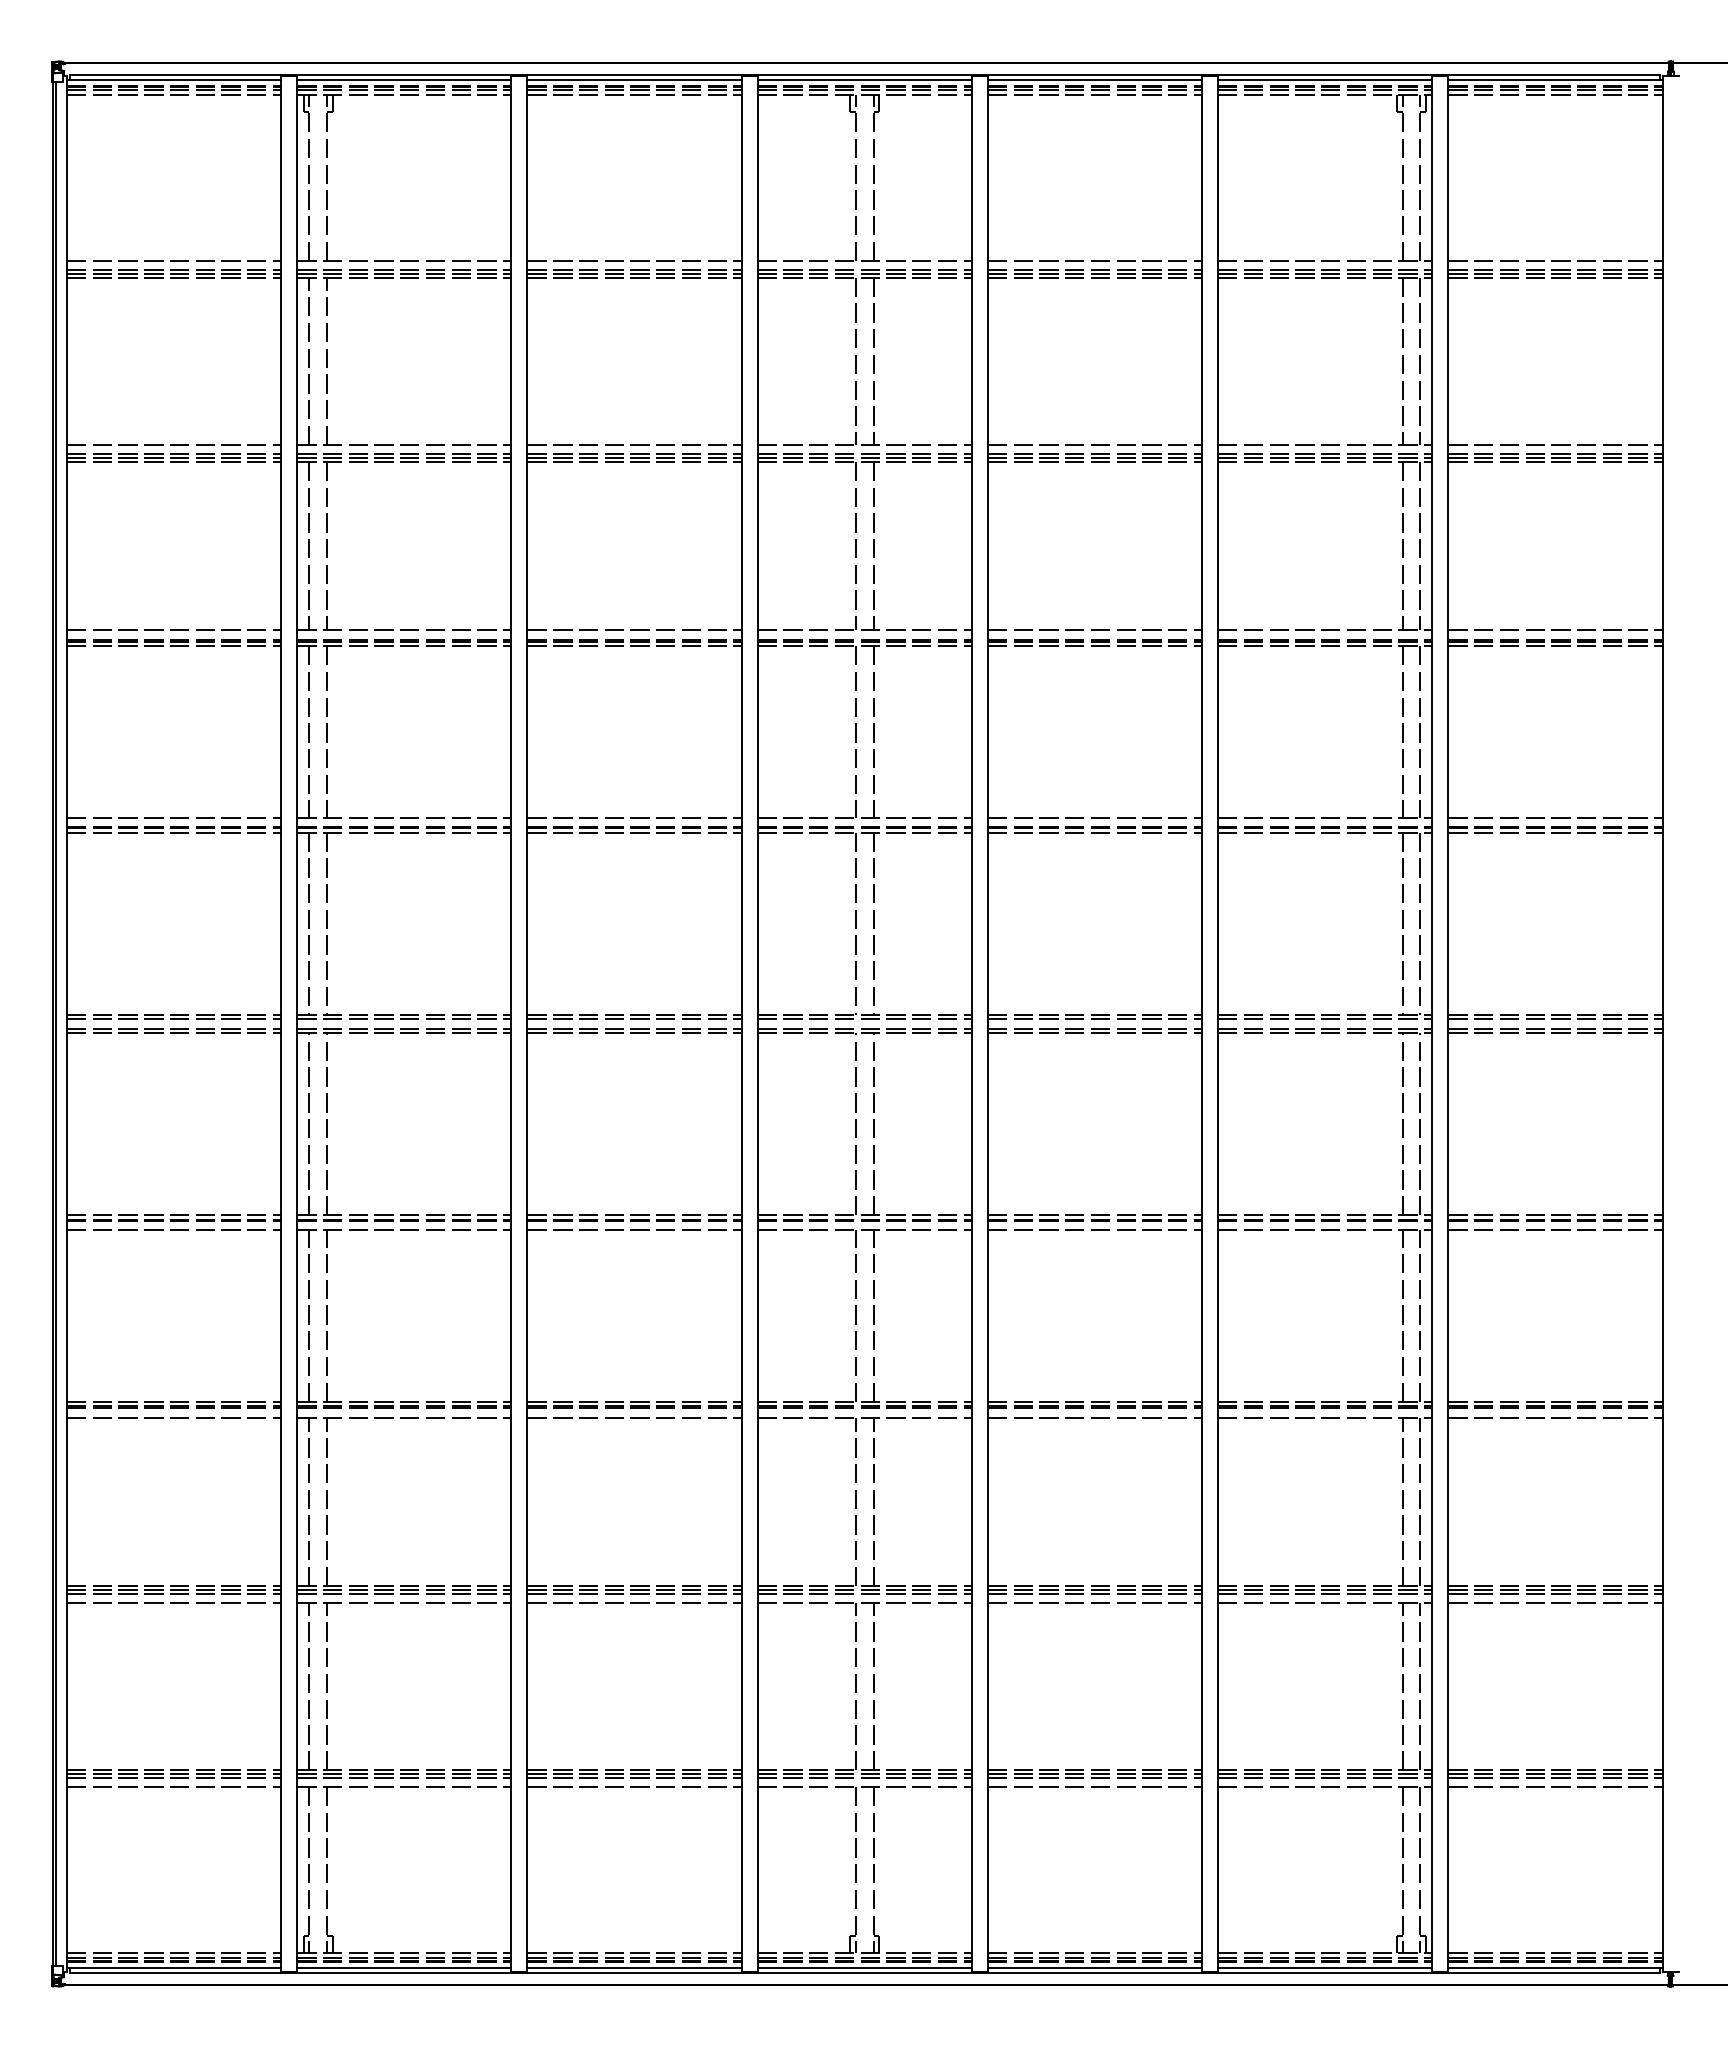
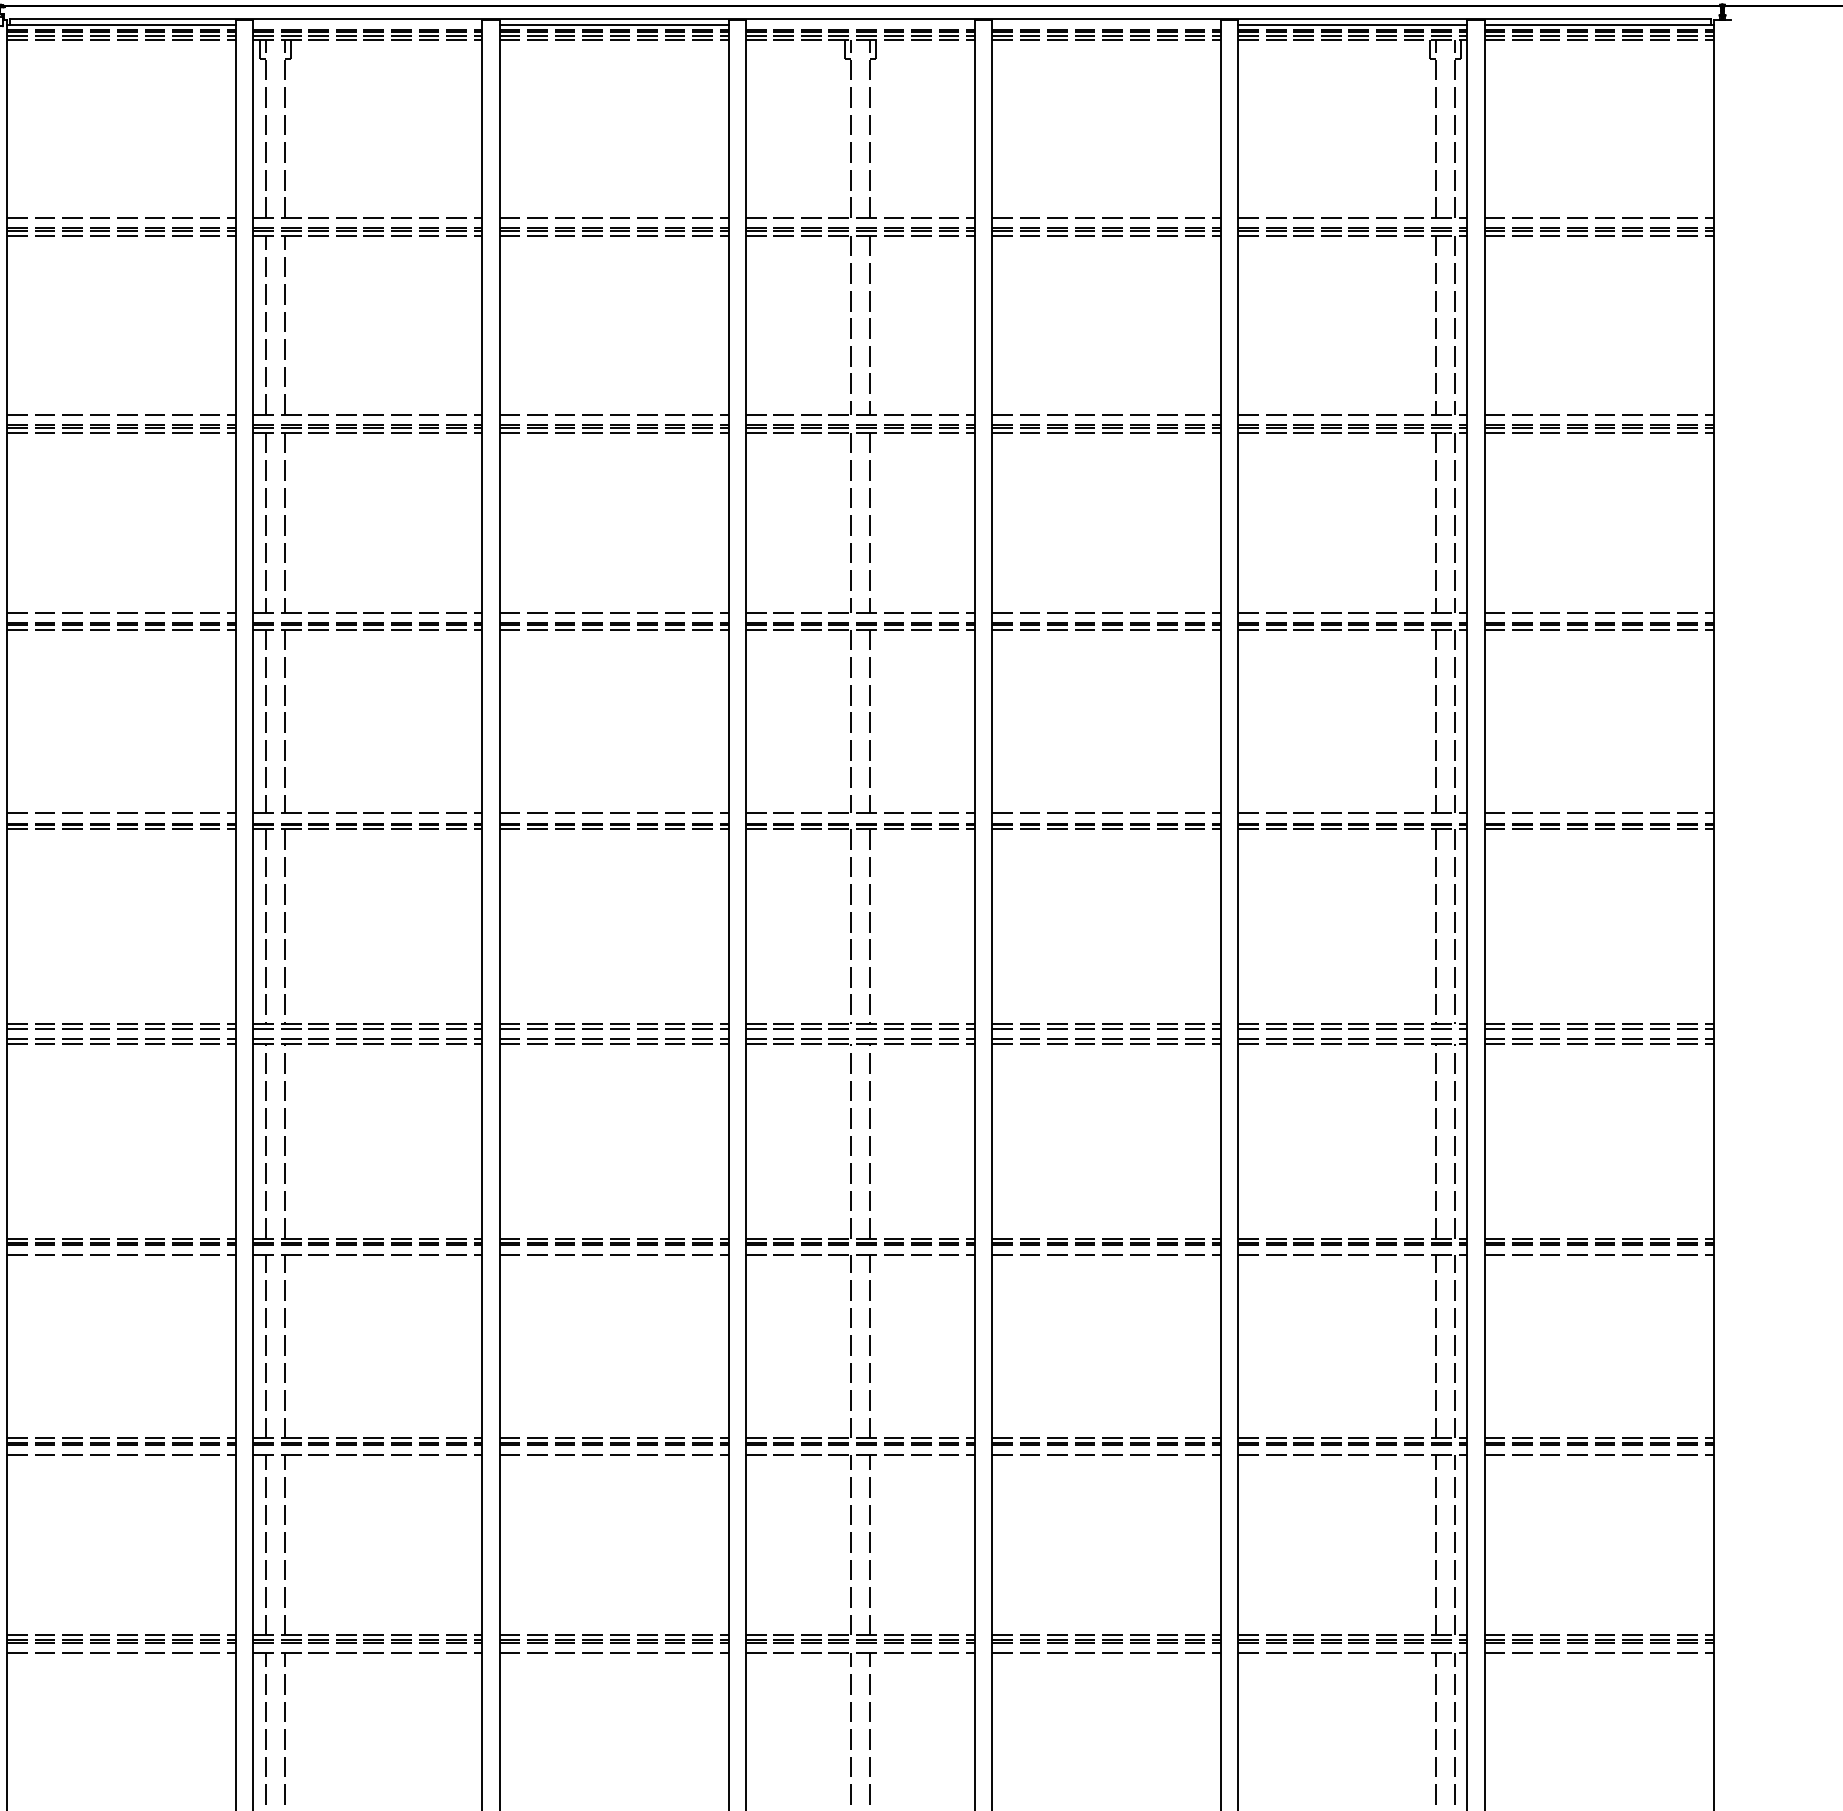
line: (404, 80) -> (368, 24), removed
line: (864, 80) -> (860, 24), removed
line: (1094, 80) -> (1106, 24), removed

